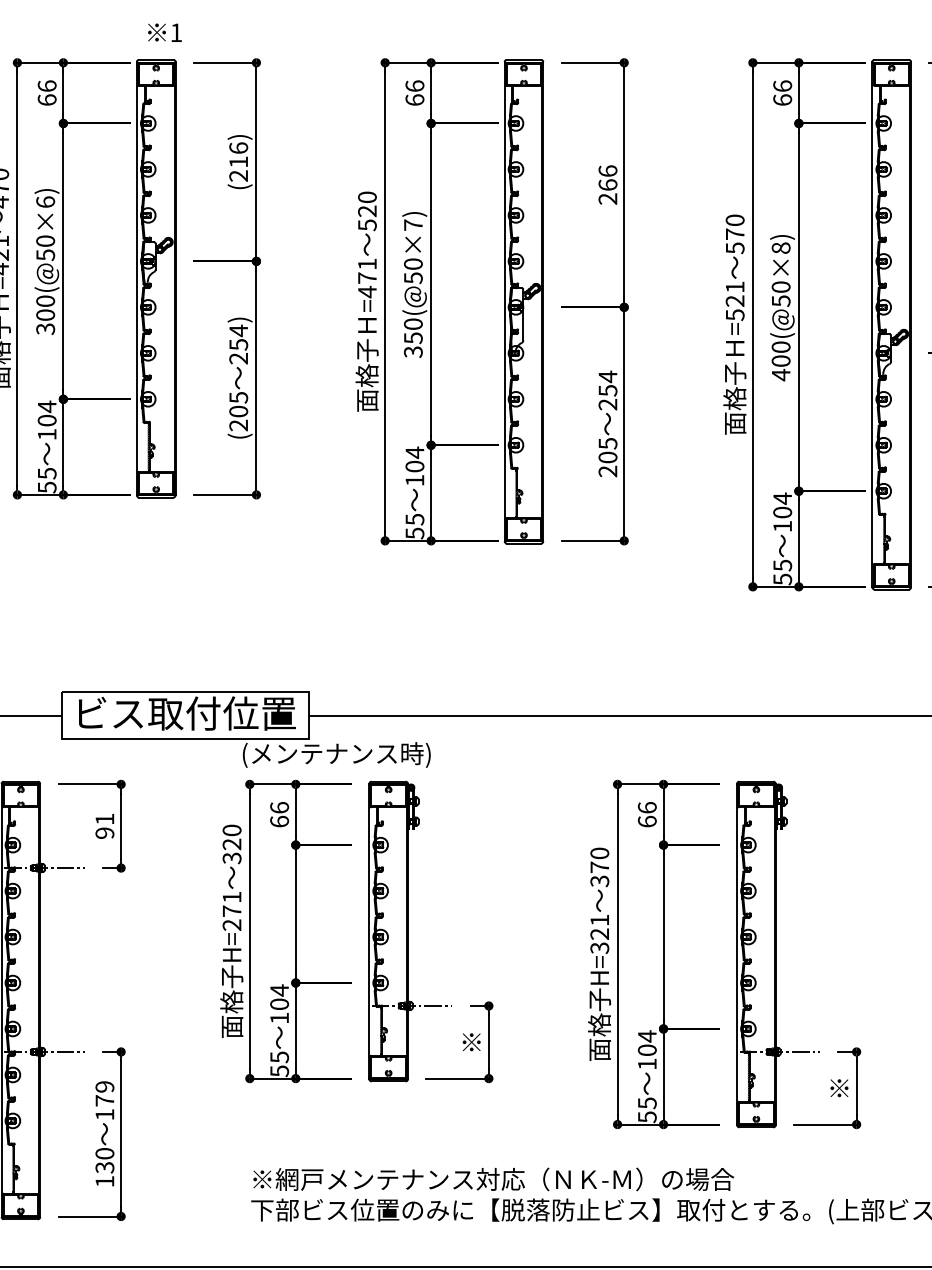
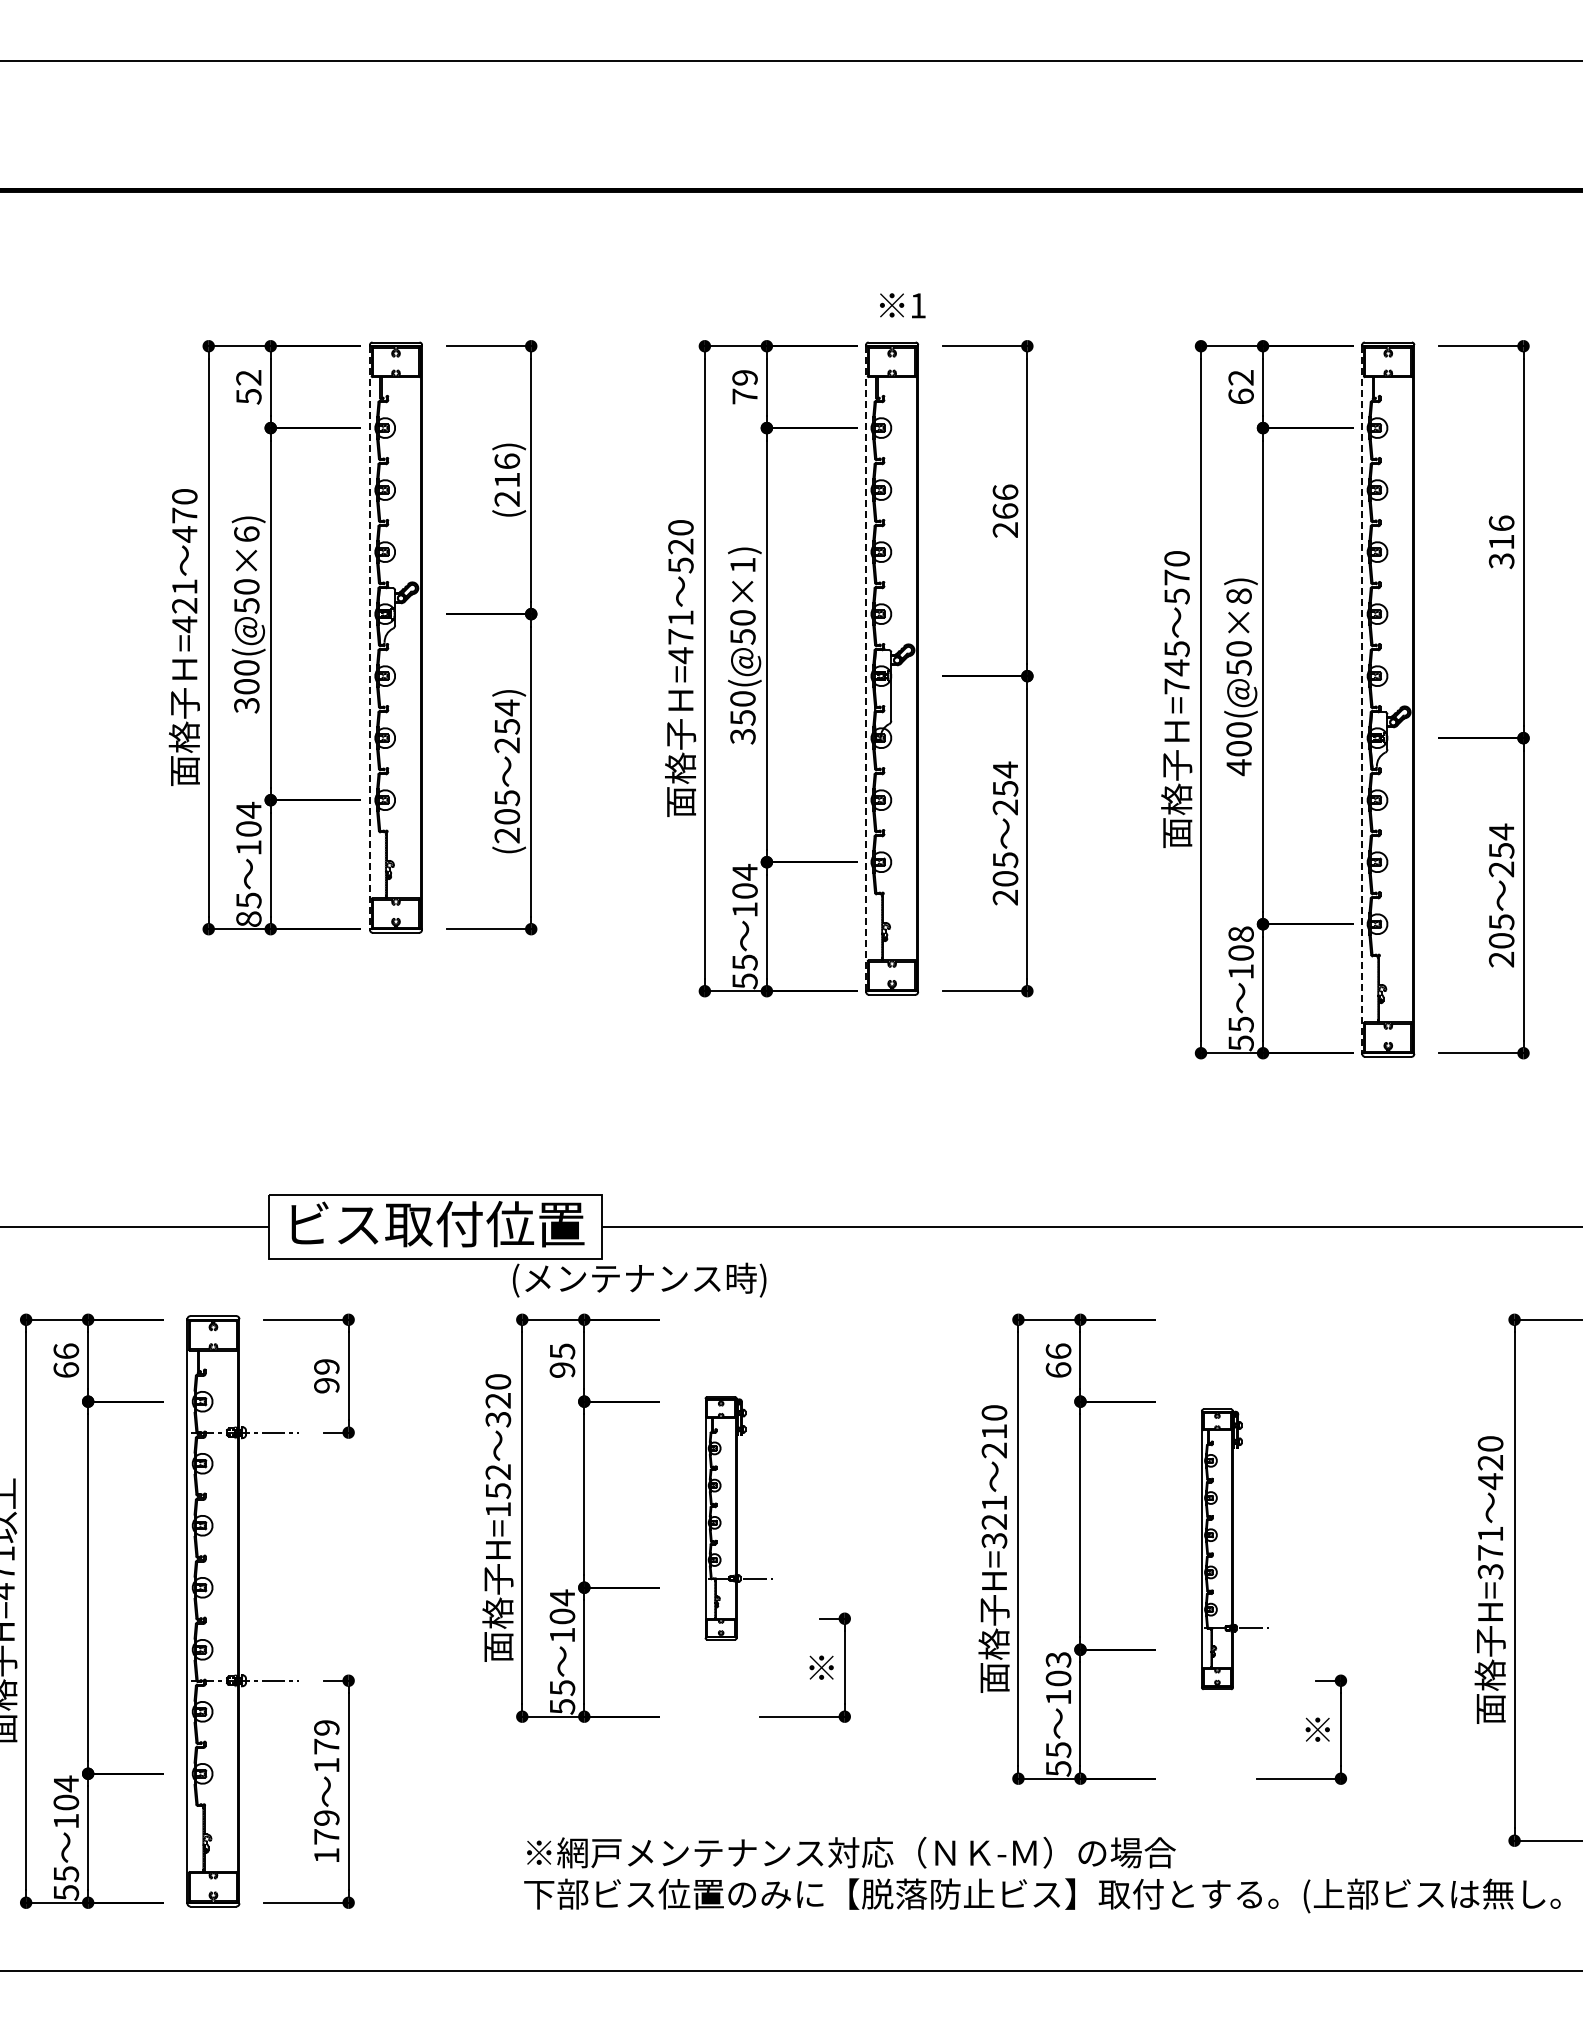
text: (164, 32) -> (902, 305), moved
text: (782, 85) -> (1240, 377), 66 -> 62
text: (46, 92) -> (248, 386), 66 -> 52
text: (414, 92) -> (744, 386), 66 -> 79
text: (413, 224) -> (742, 564), 350(@50×7) -> 350(@50×1)
line: (136, 279) -> (369, 638), solid -> dashed
text: (734, 300) -> (1176, 667), =521 -> =745
line: (504, 302) -> (866, 669), solid -> dashed
line: (872, 324) -> (1362, 699), solid -> dashed
text: (46, 487) -> (248, 919), 55 -> 85
text: (782, 498) -> (1240, 934), 104 -> 108
text: (279, 814) -> (562, 1360), 66 -> 95
text: (104, 819) -> (326, 1366), 91 -> 99
text: (599, 873) -> (994, 1440), 370 -> 210
text: (232, 910) -> (498, 1490), H=271 -> H=152
part: (410, 931) -> (738, 1518), size x0.6
part: (777, 954) -> (1234, 1549), size x0.6
text: (647, 1036) -> (1058, 1659), 104 -> 103
text: (104, 1160) -> (326, 1827), 130 -> 179

